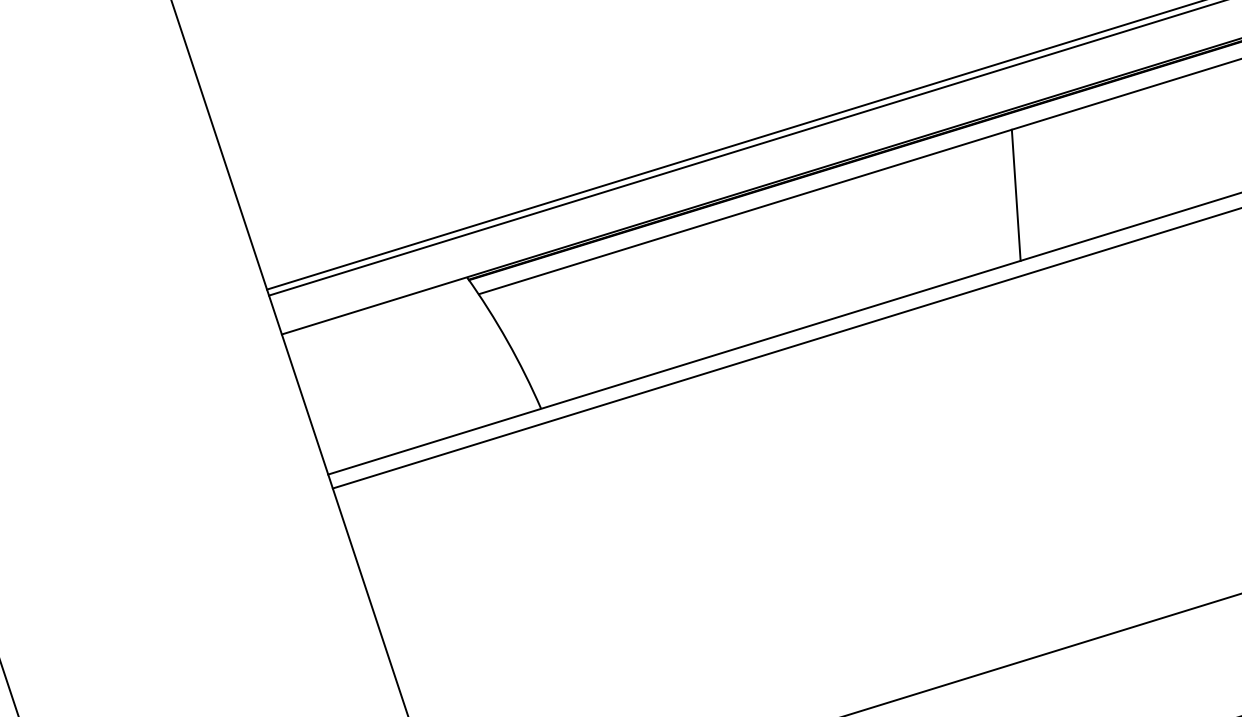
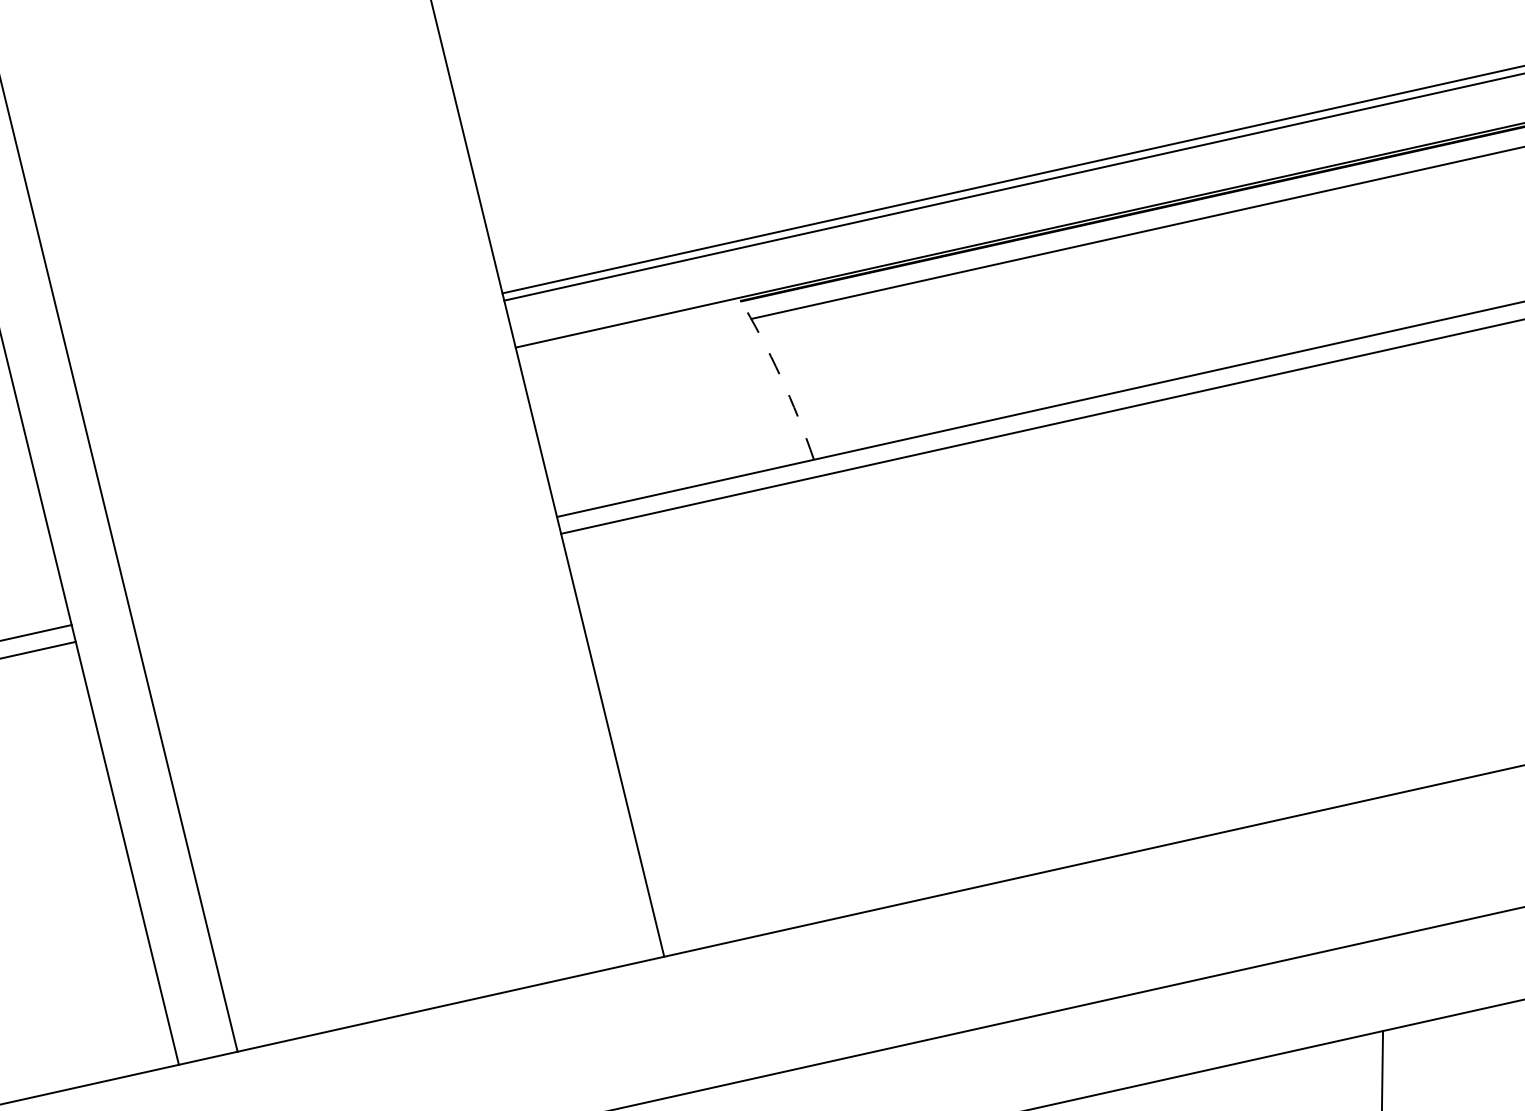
line: (1016, 194) -> (1393, 252), removed
arc: (507, 340) -> (780, 376), solid -> dashed

